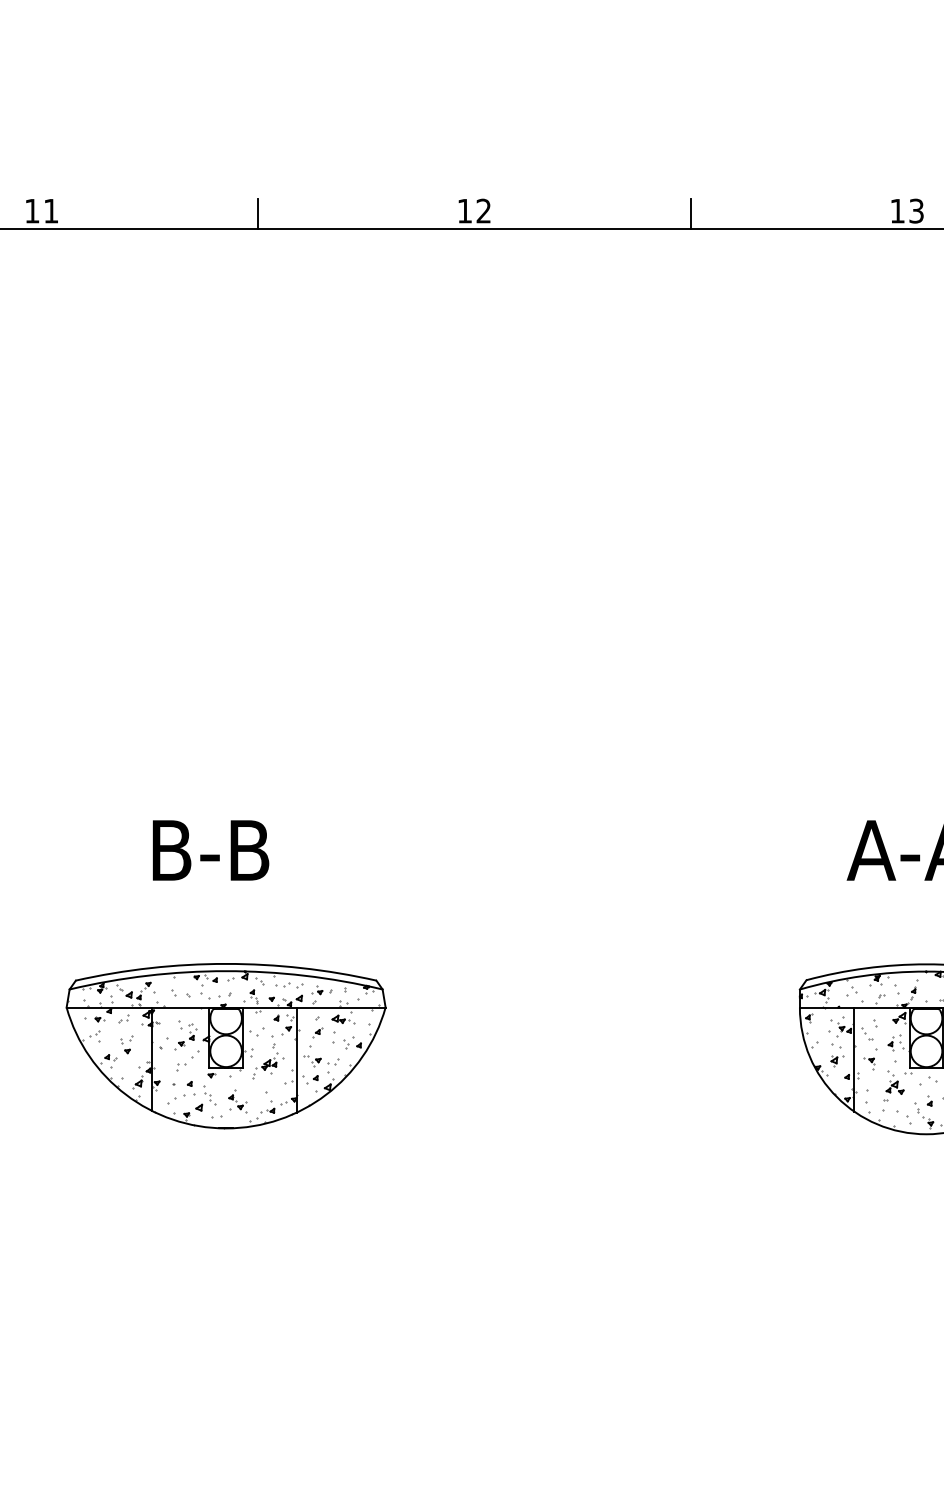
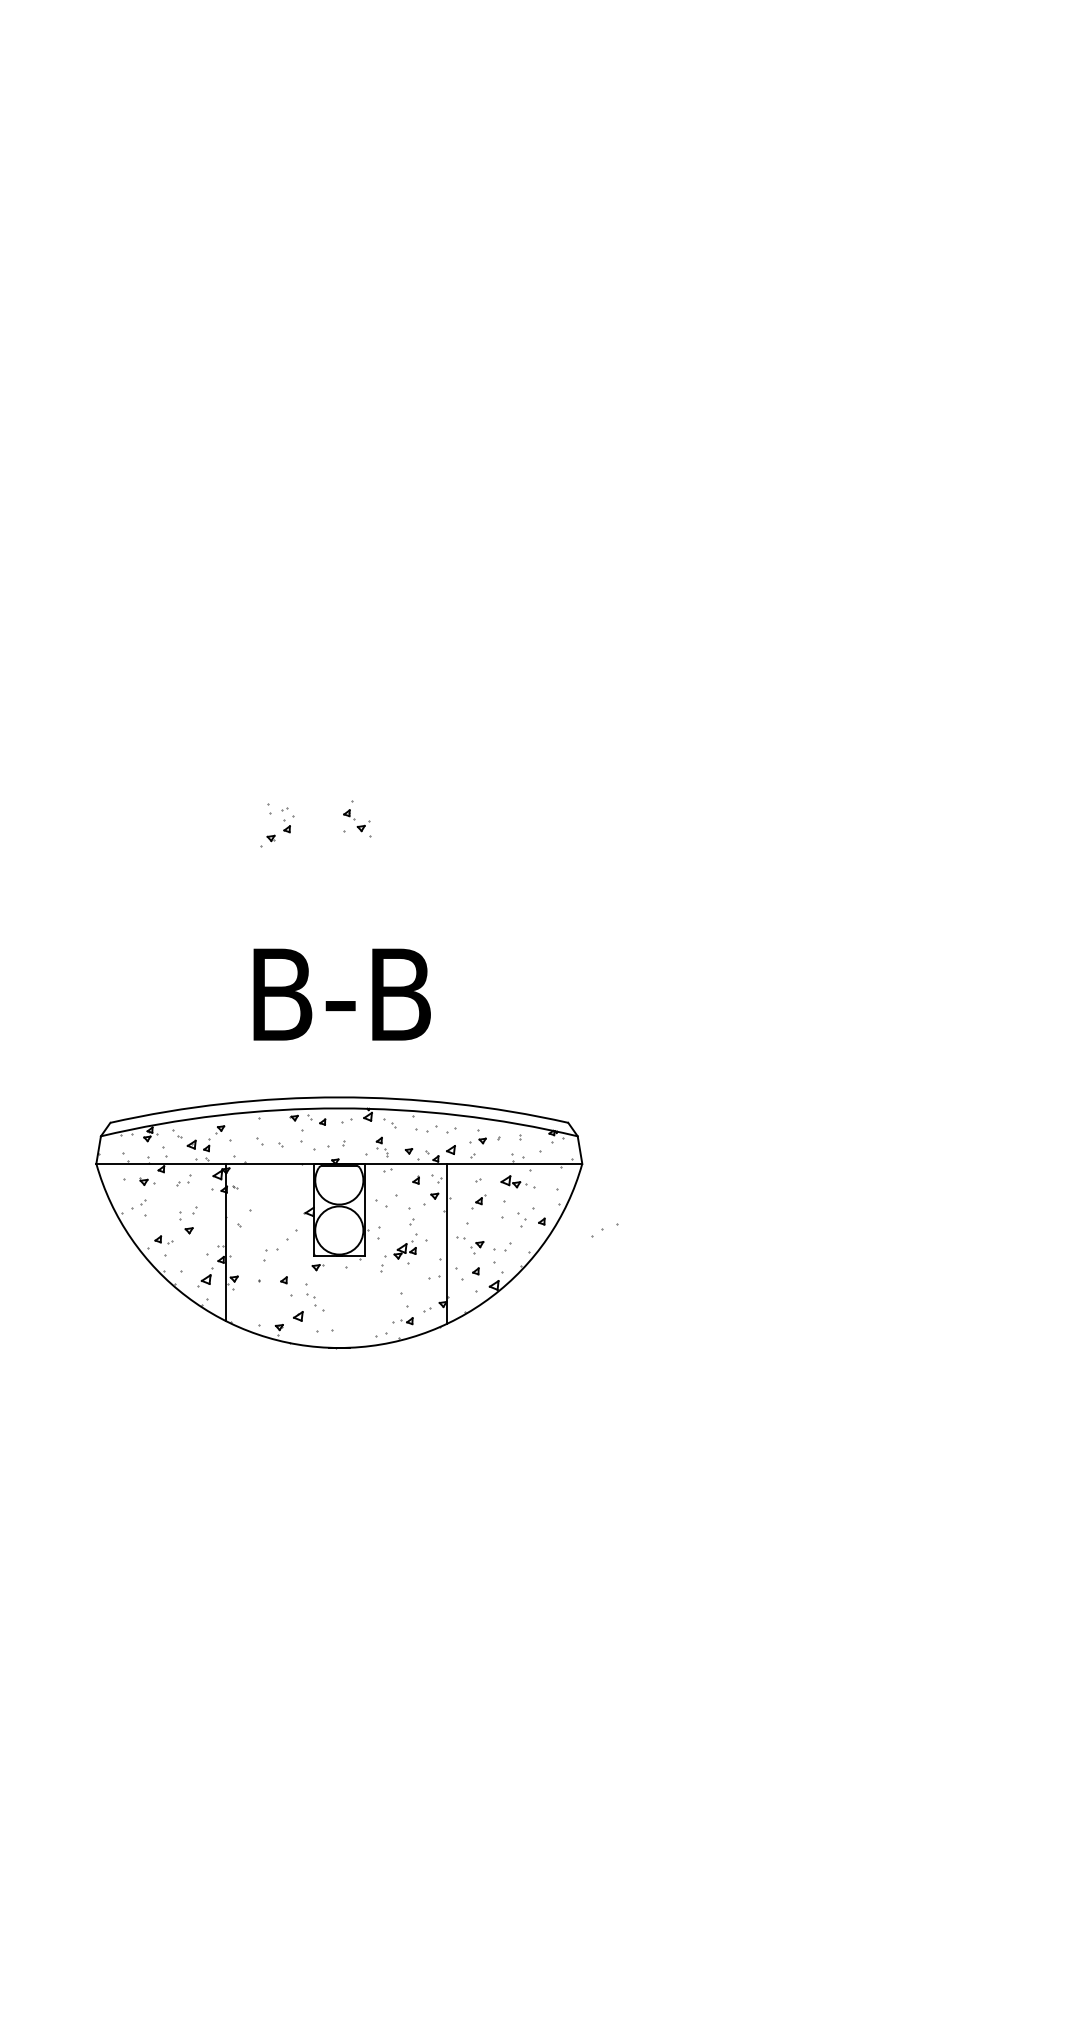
text: (211, 850) -> (342, 994), moved
part: (185, 1035) -> (277, 825), moved
part: (176, 1099) -> (604, 1230), moved
part: (237, 1101) -> (356, 819), moved

